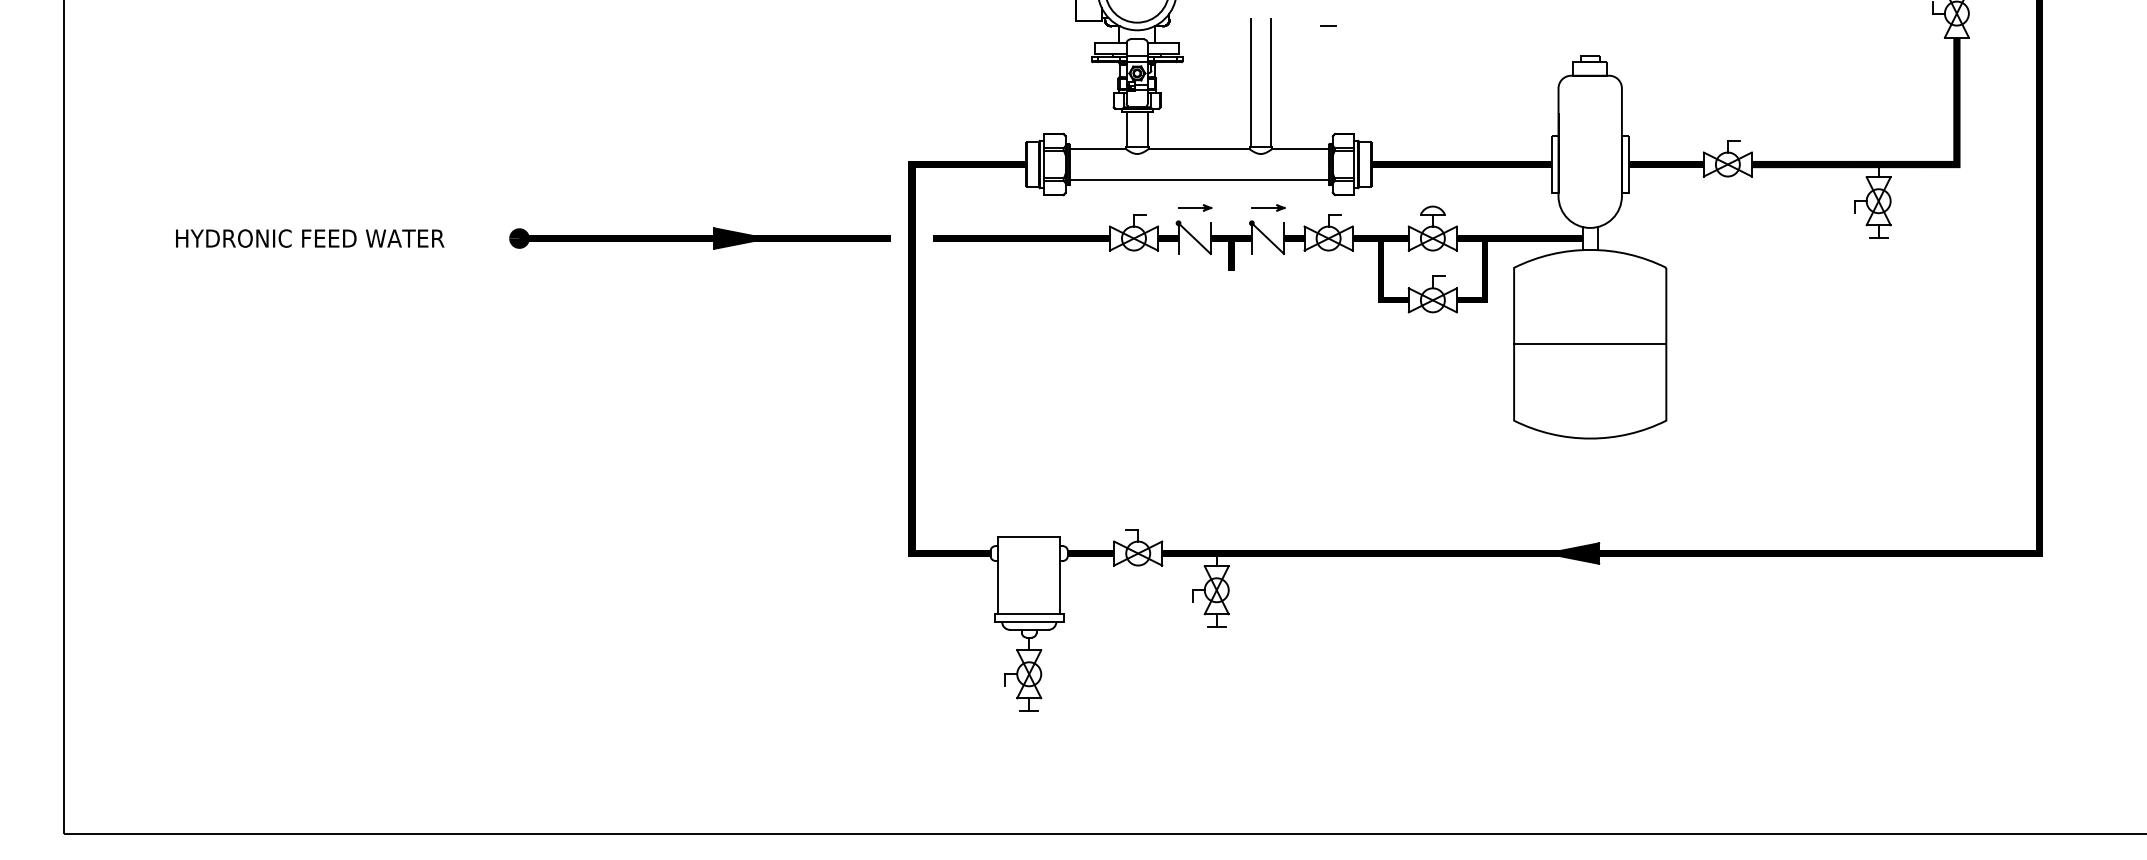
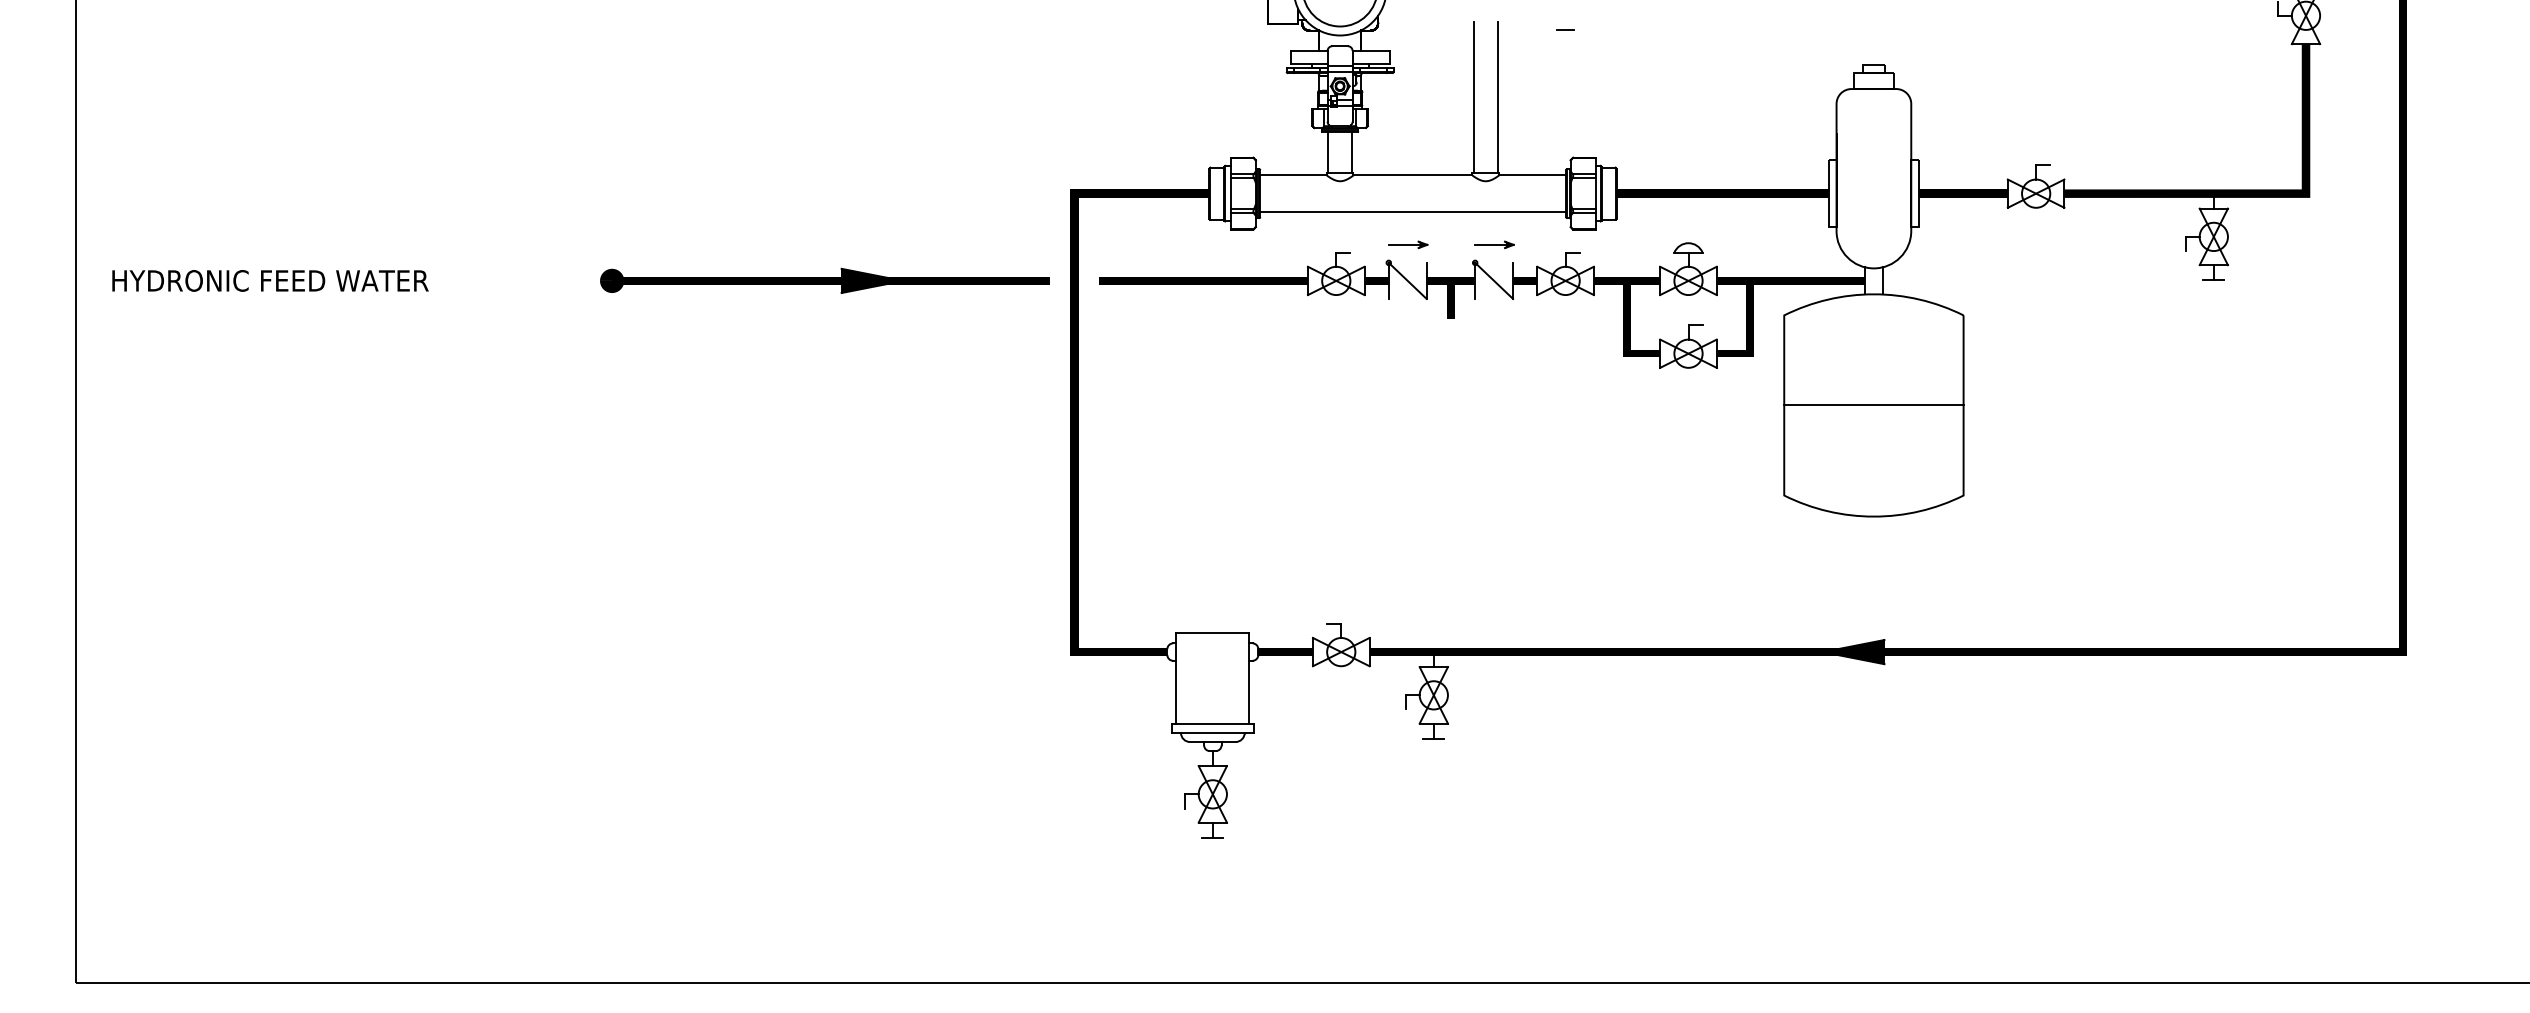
text: (310, 238) -> (270, 280), moved

